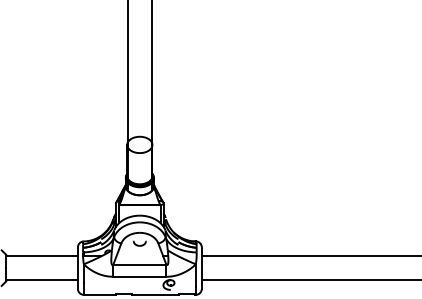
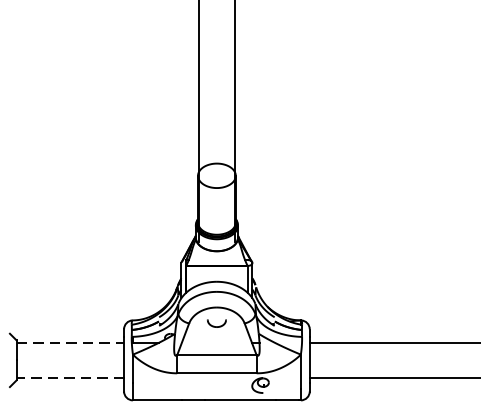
line: (42, 256) -> (71, 342), solid -> dashed
line: (42, 279) -> (71, 377), solid -> dashed

